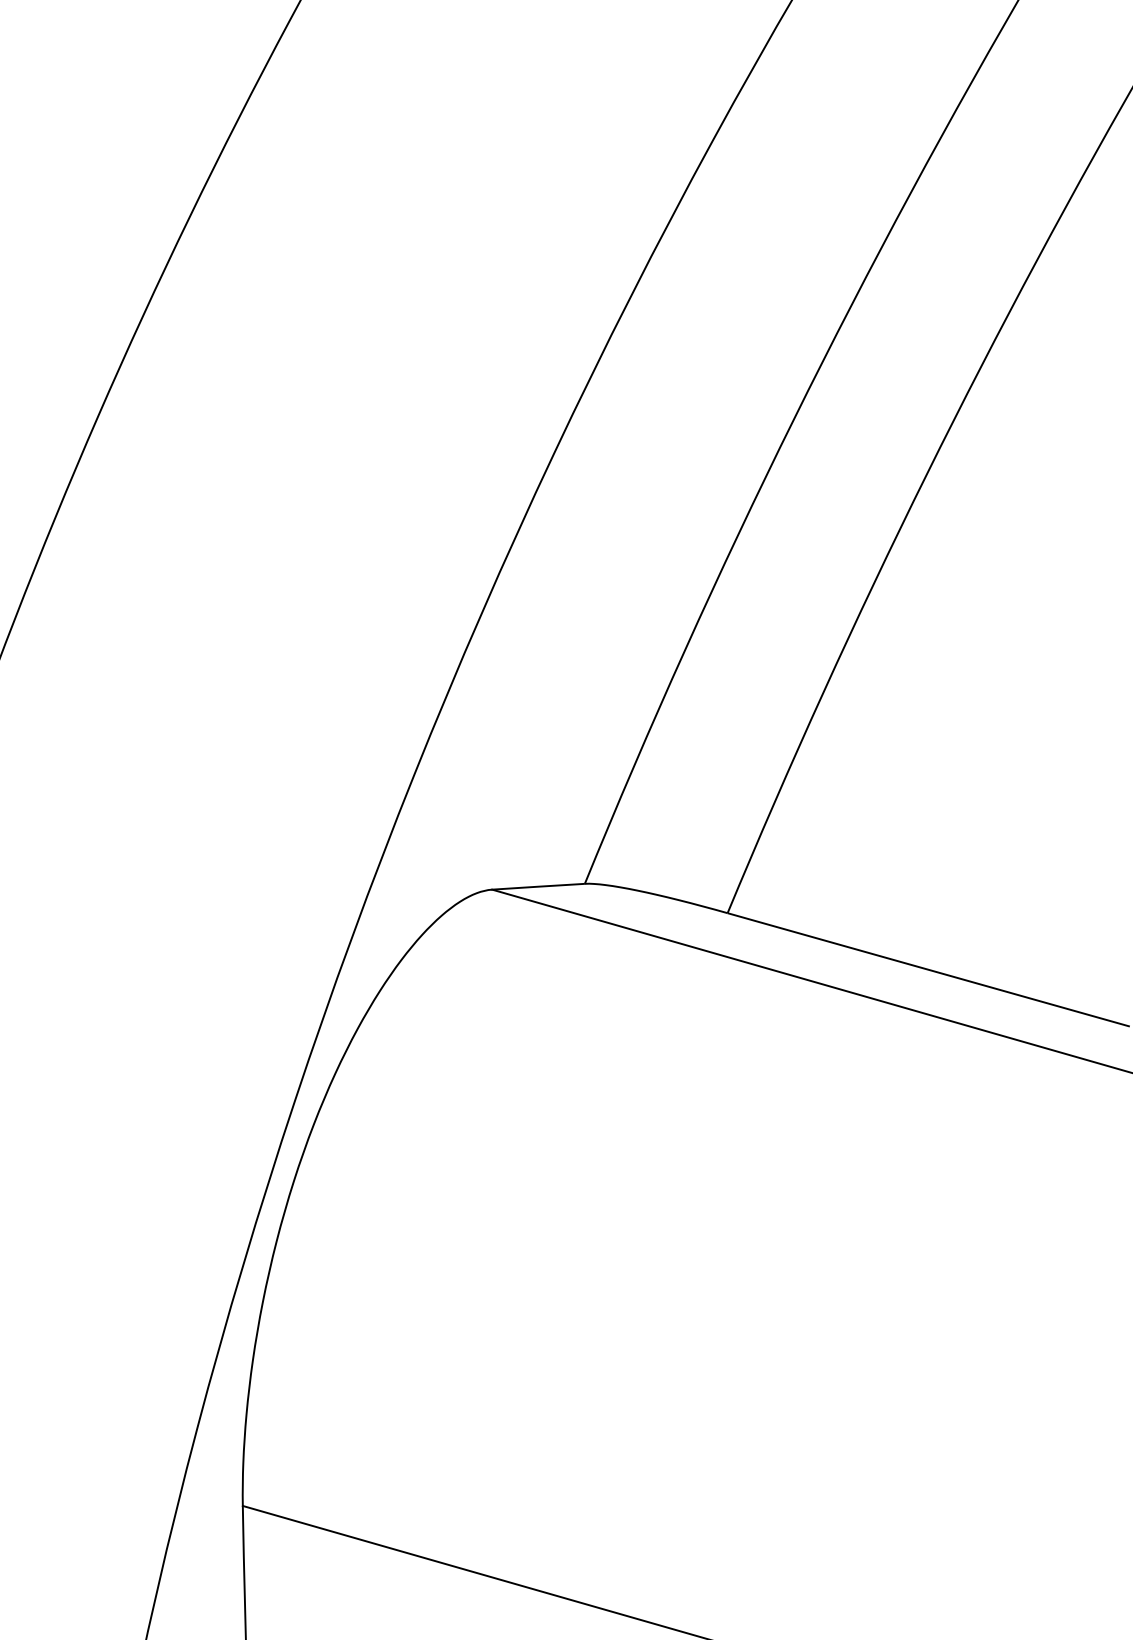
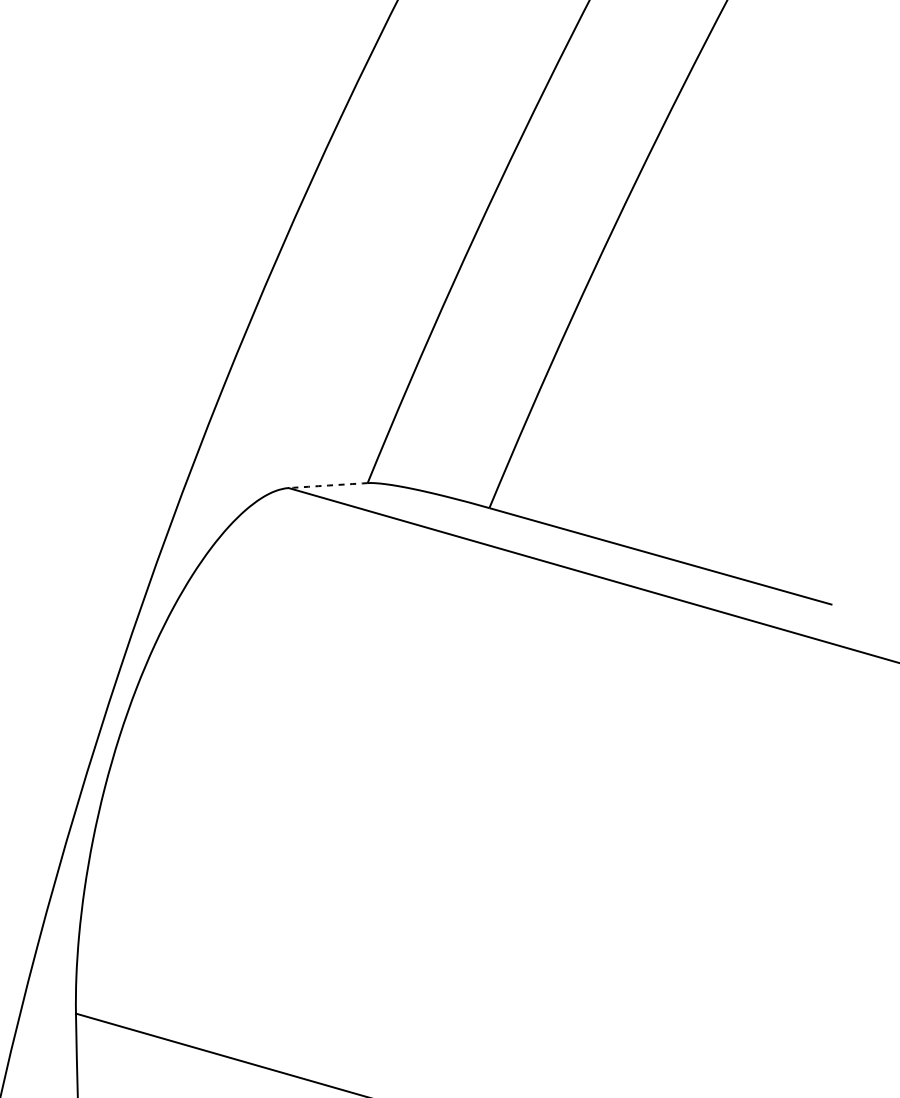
arc: (538, 886) -> (328, 485), solid -> dashed

